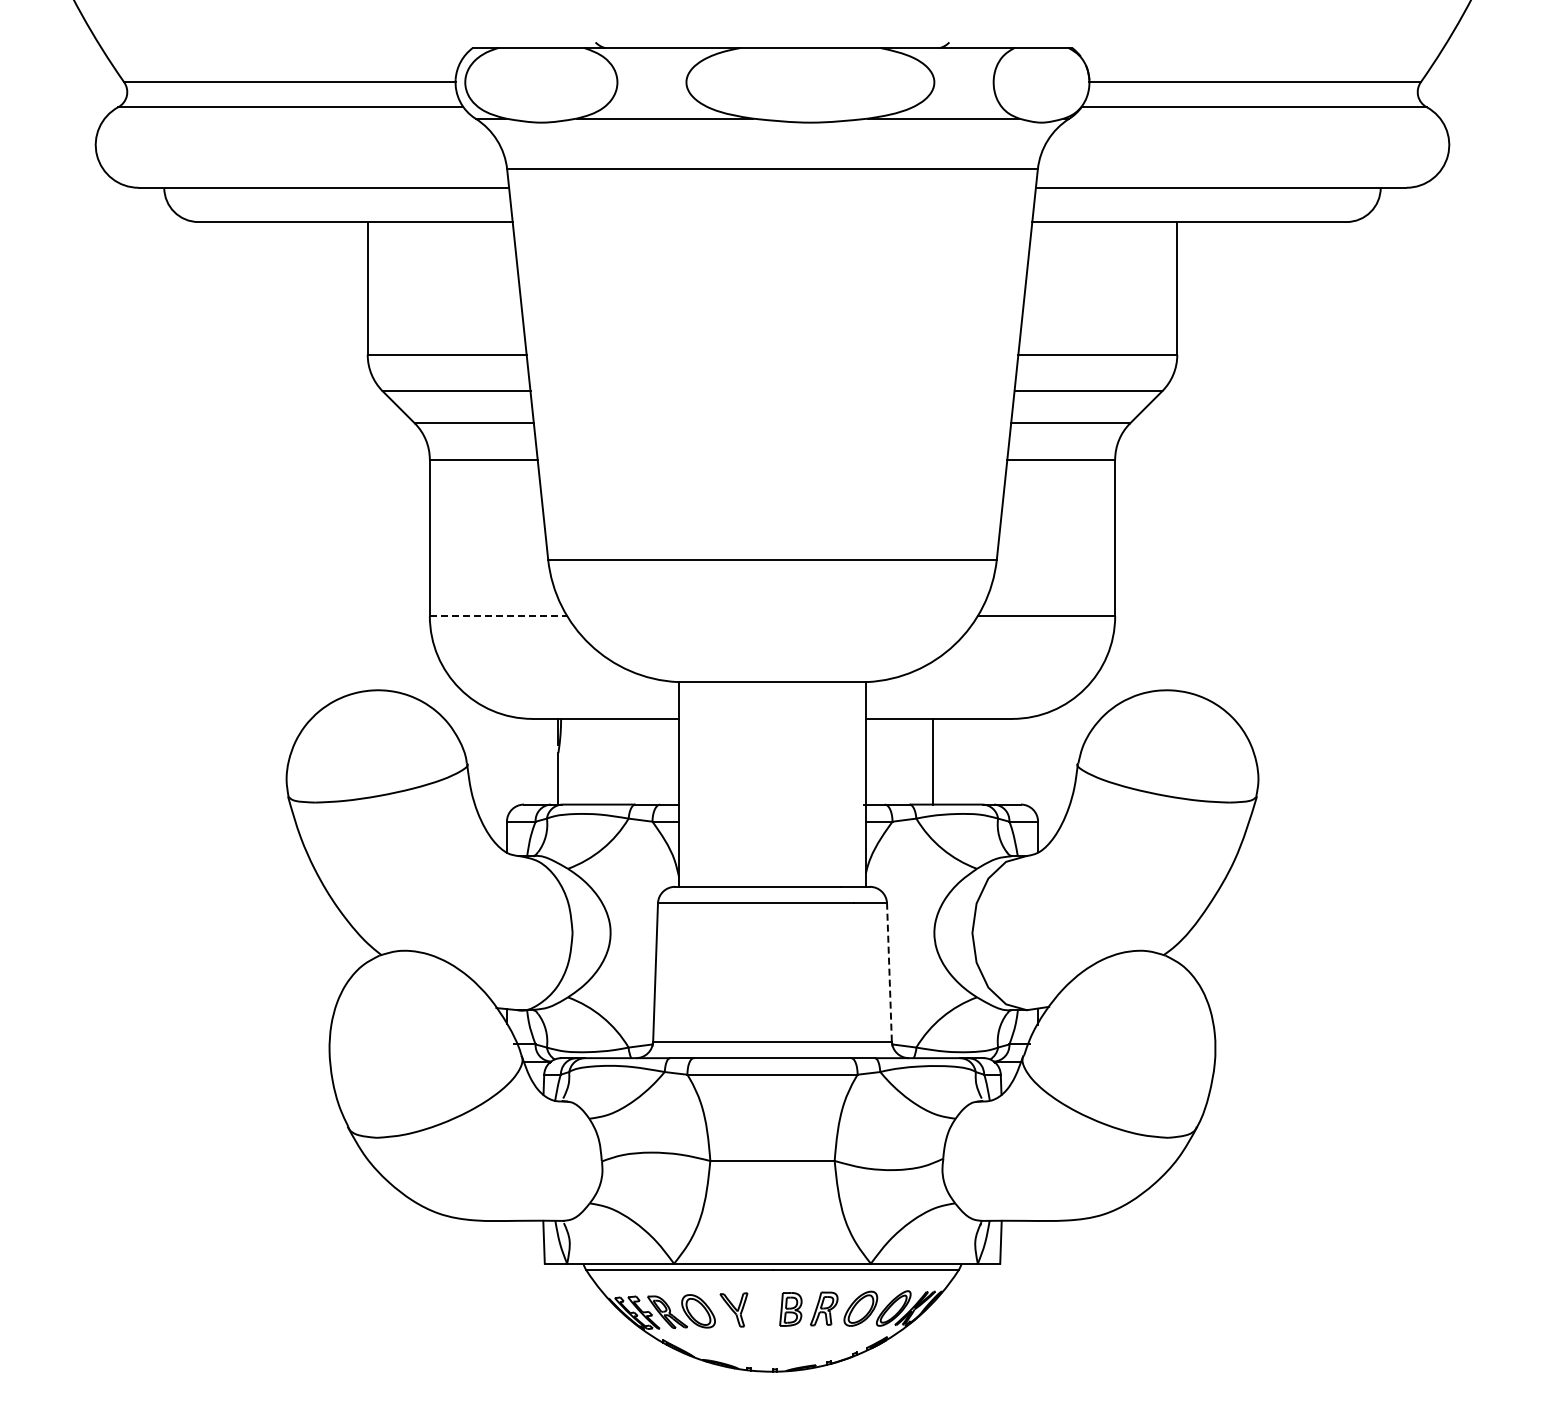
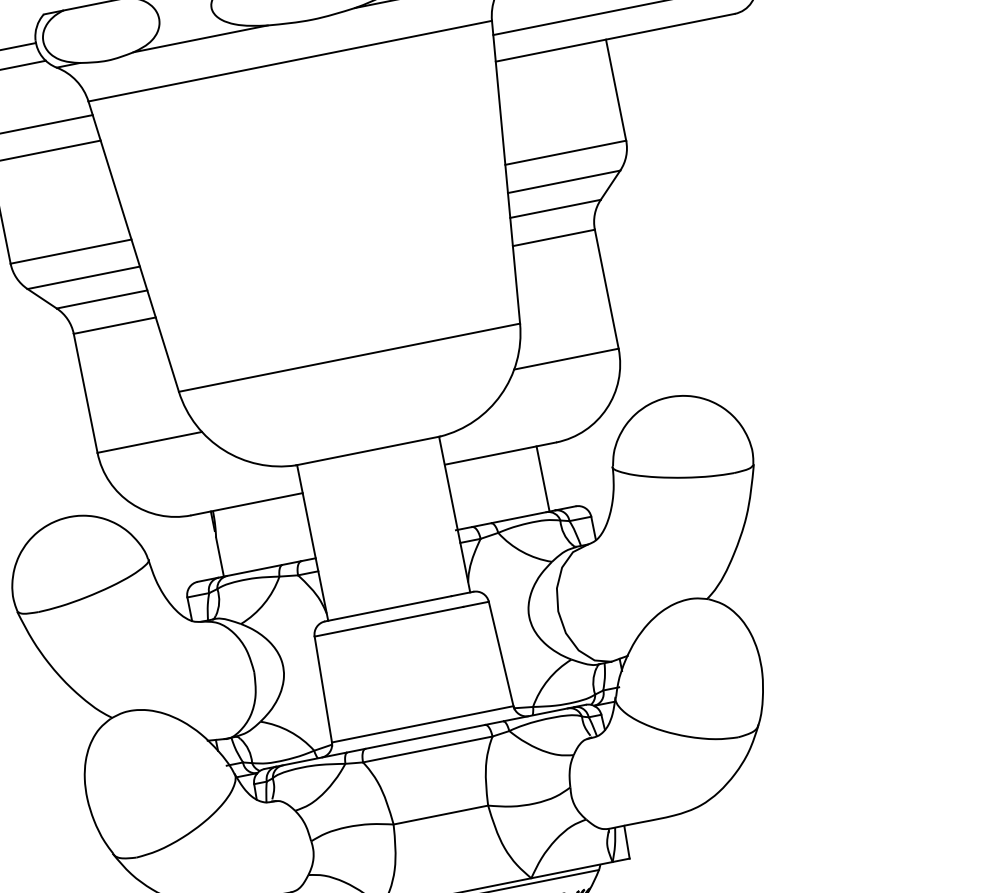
line: (498, 616) -> (149, 442), dashed -> solid
line: (932, 761) -> (542, 478), moved
line: (889, 972) -> (501, 653), dashed -> solid

